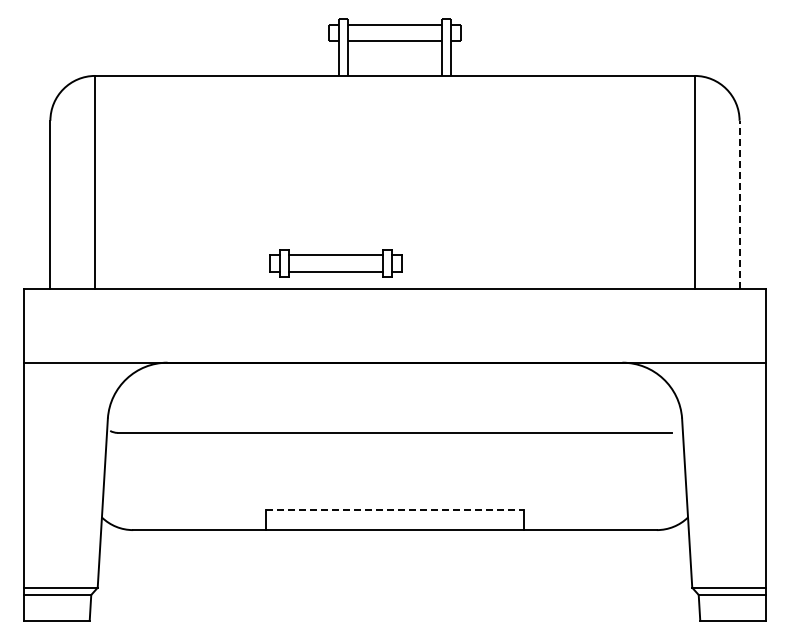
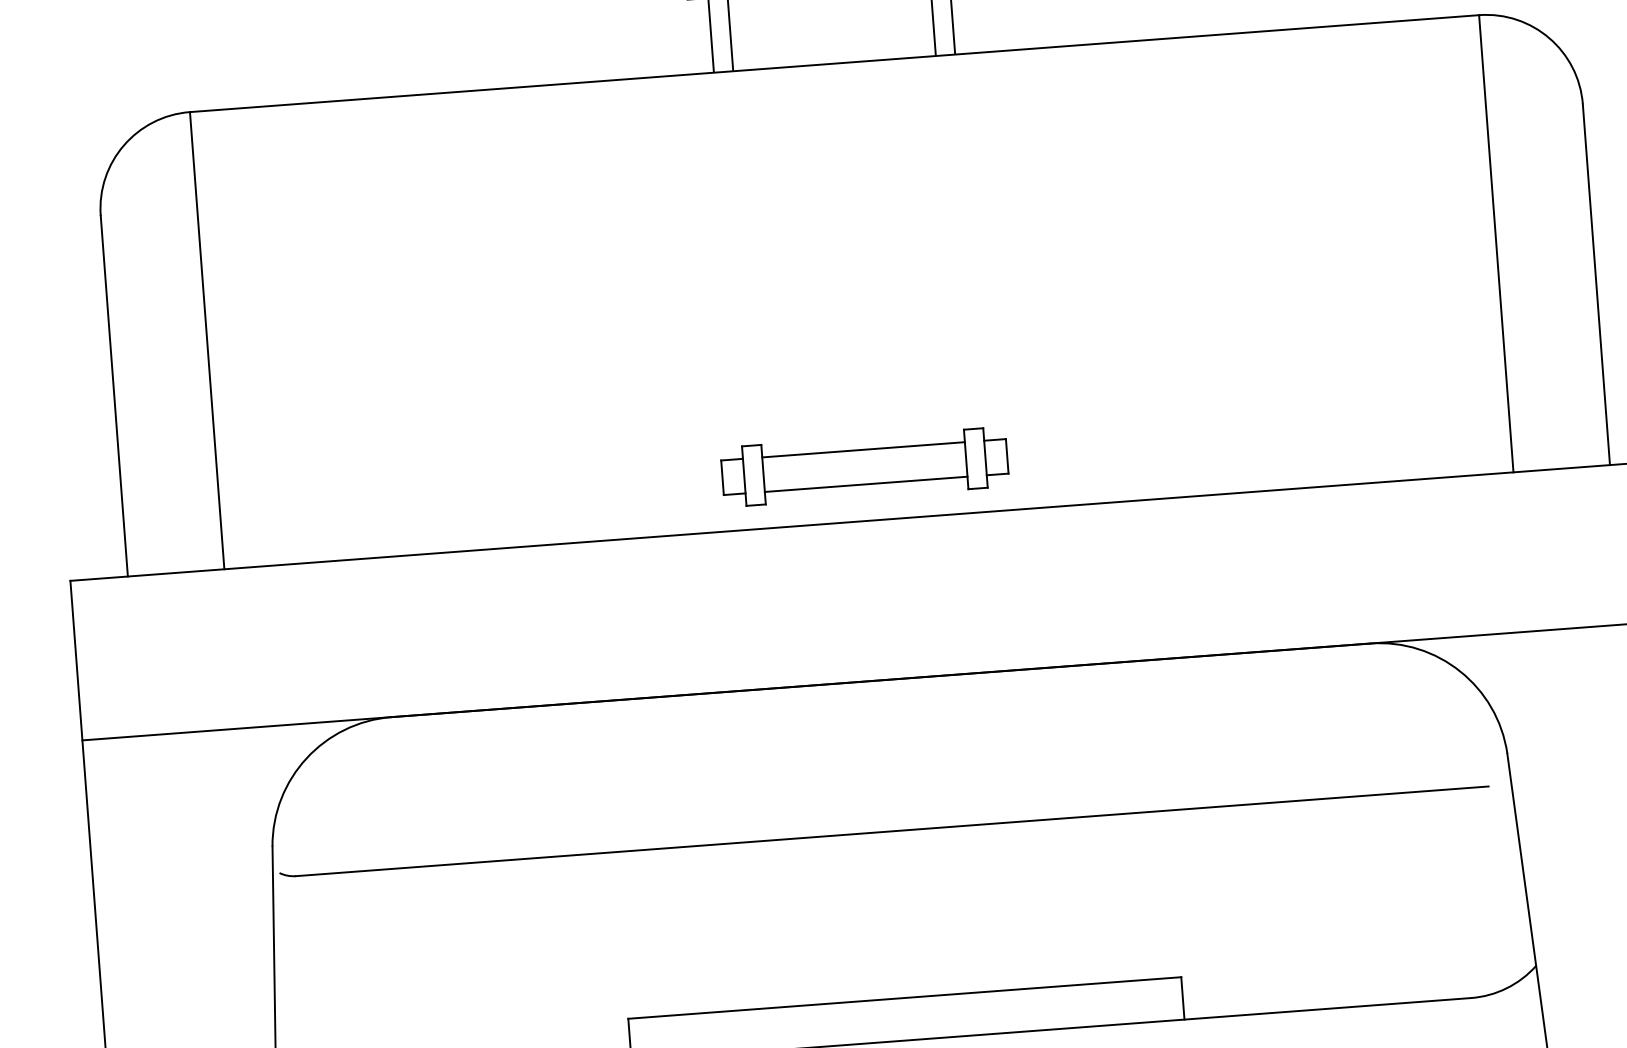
line: (739, 204) -> (1596, 284), dashed -> solid
part: (335, 263) -> (863, 467), moved
line: (395, 510) -> (905, 998), dashed -> solid

